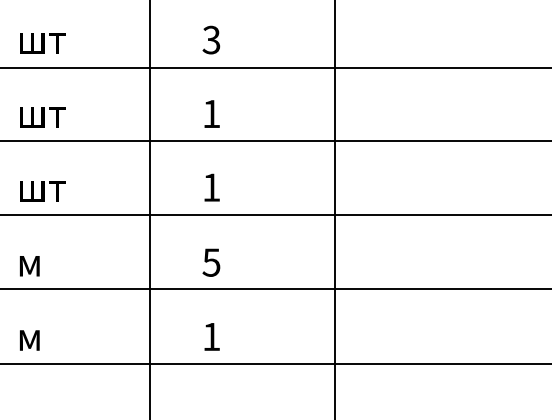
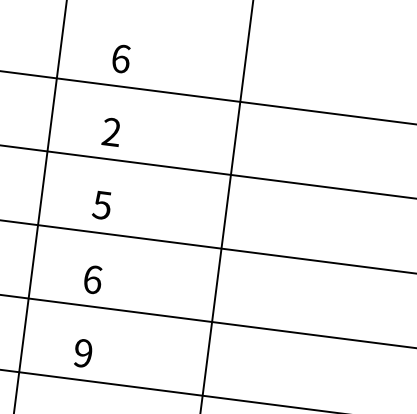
text: (211, 39) -> (120, 58), 3 -> 6
text: (211, 113) -> (111, 131), 1 -> 2
text: (211, 187) -> (102, 205), 1 -> 5
text: (211, 262) -> (92, 279), 5 -> 6
text: (211, 336) -> (83, 352), 1 -> 9

